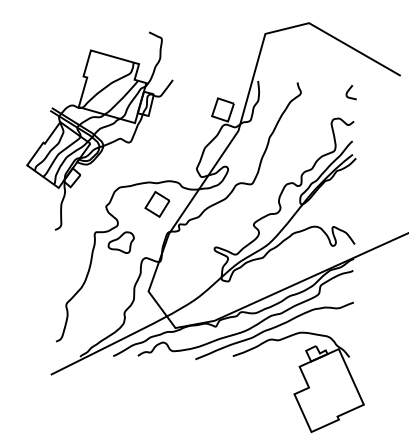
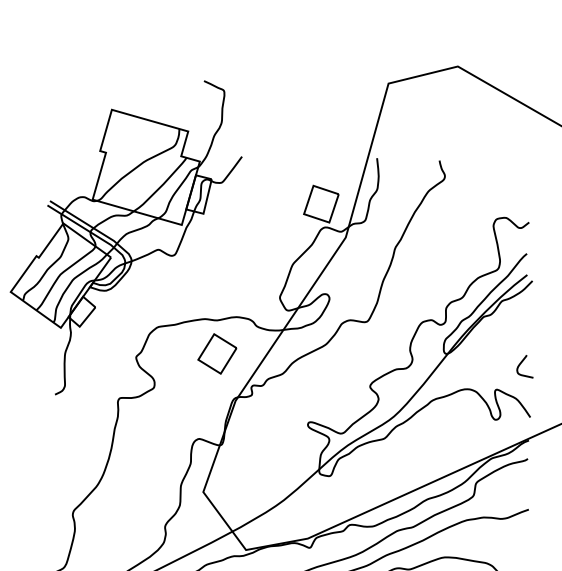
curve: (348, 92) -> (520, 366), moved
part: (120, 242) -> (158, 414), removed

